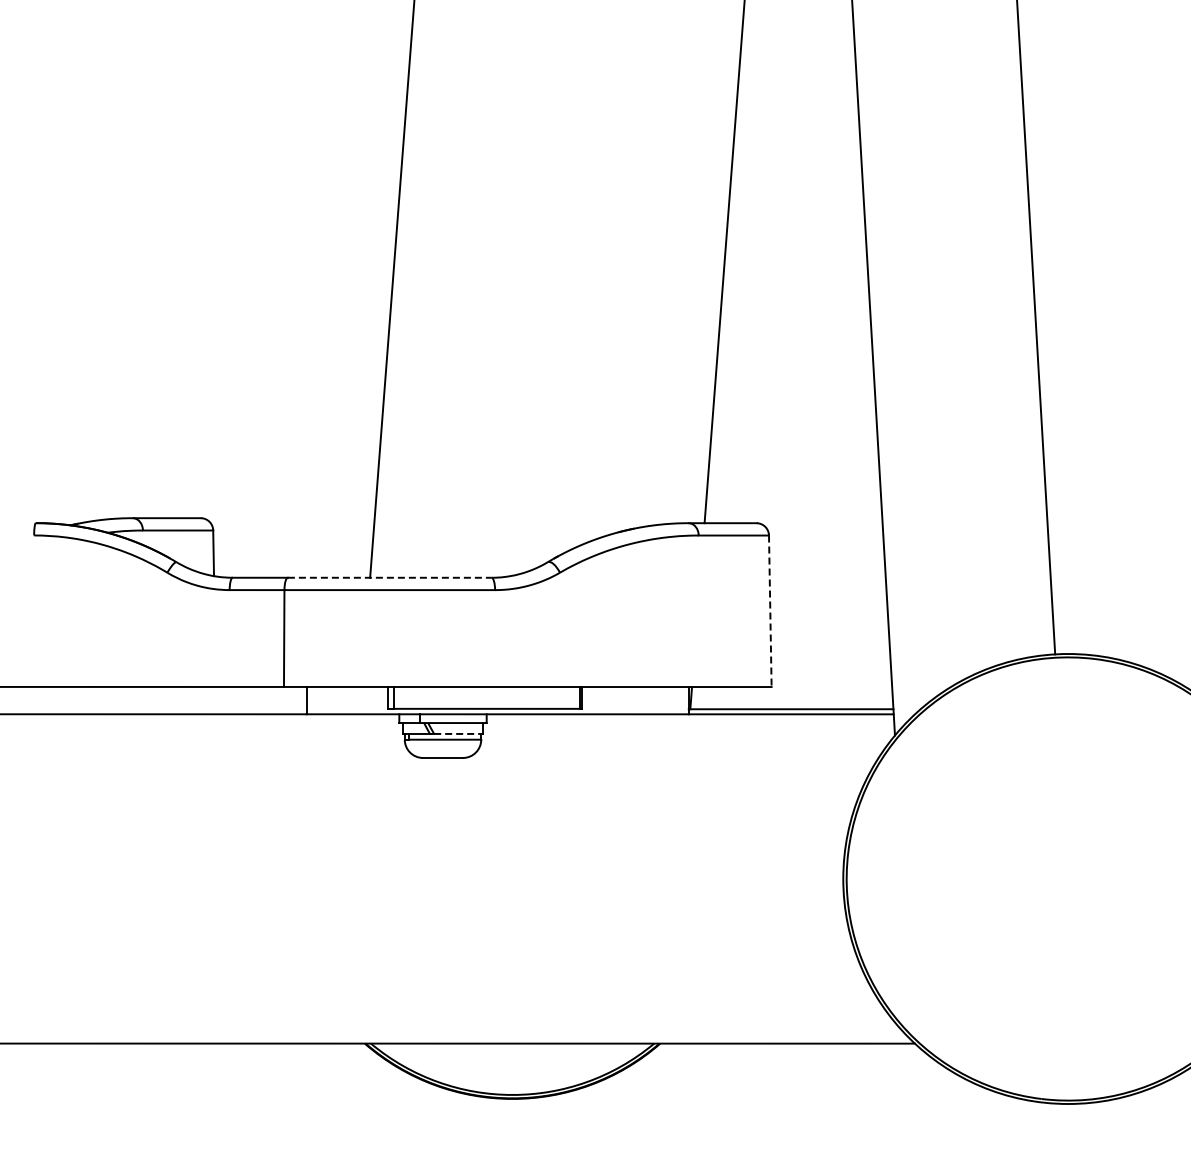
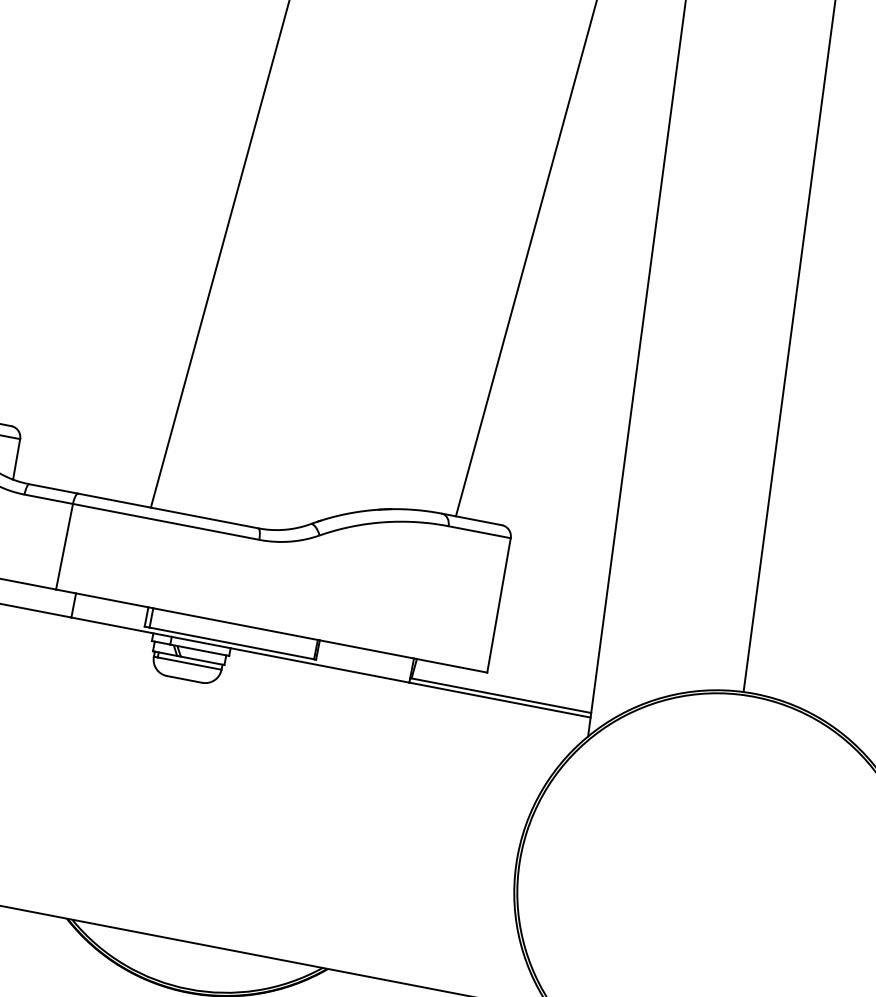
line: (389, 577) -> (168, 510), dashed -> solid
line: (770, 611) -> (499, 605), dashed -> solid
line: (458, 733) -> (202, 660), dashed -> solid

